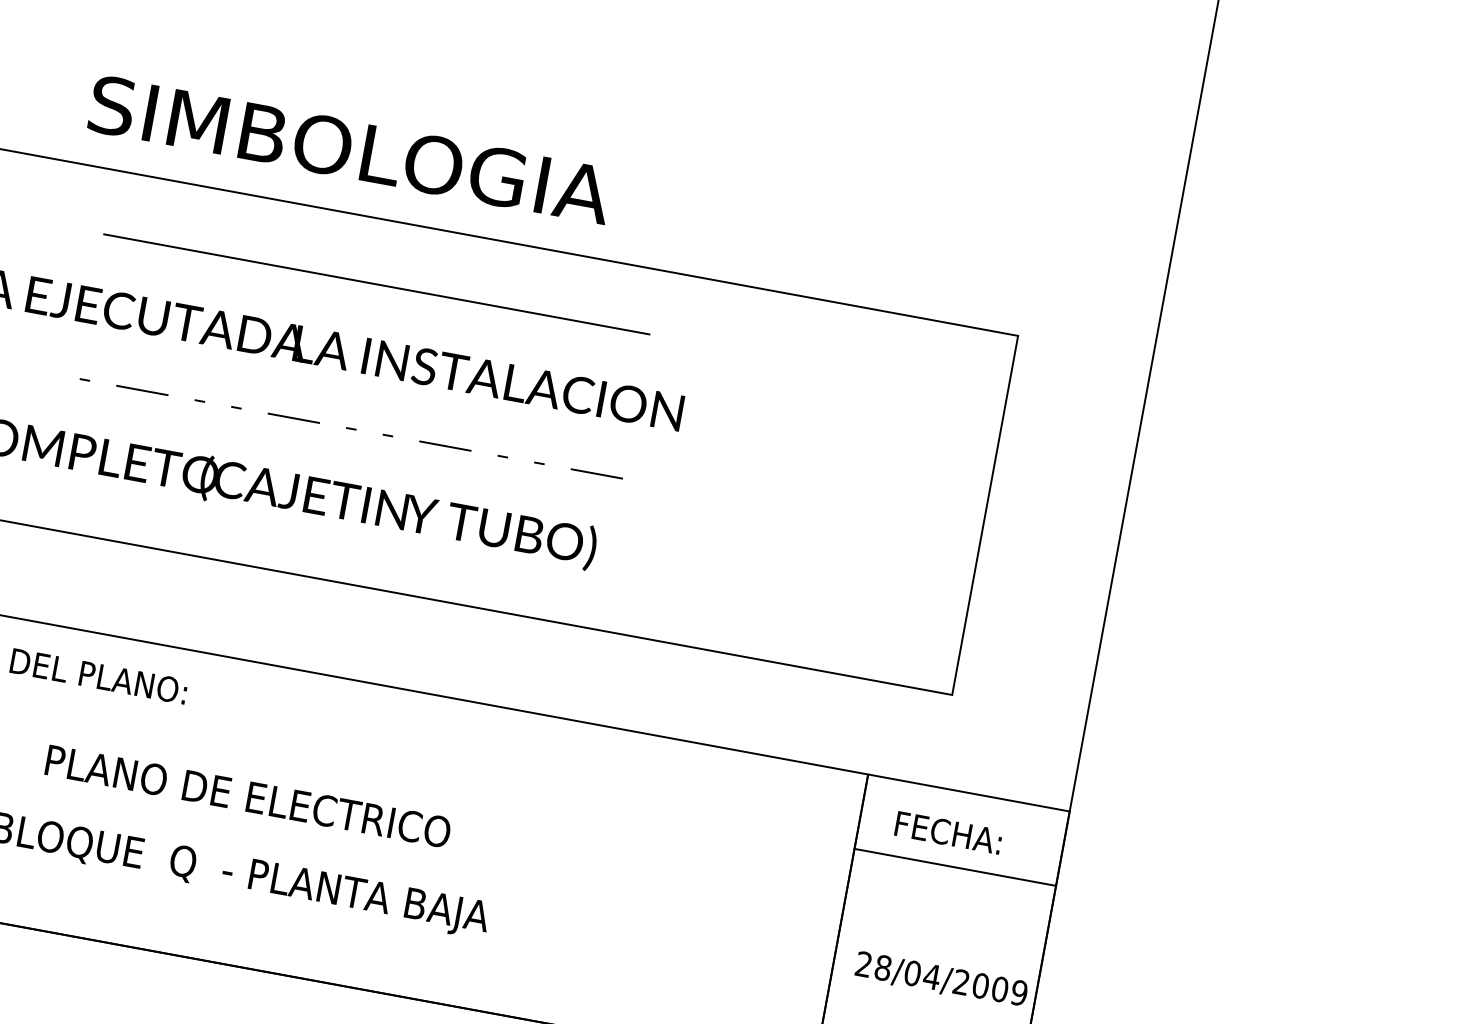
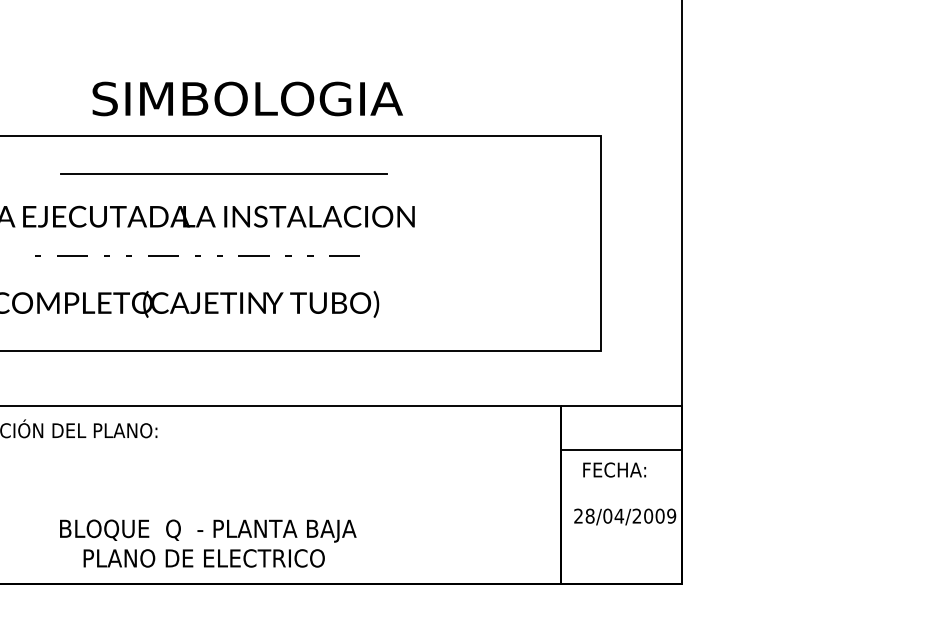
text: (350, 148) -> (247, 98), moved
line: (350, 428) -> (197, 255), moved
text: (247, 796) -> (203, 558), moved
text: (948, 831) -> (614, 469), moved

